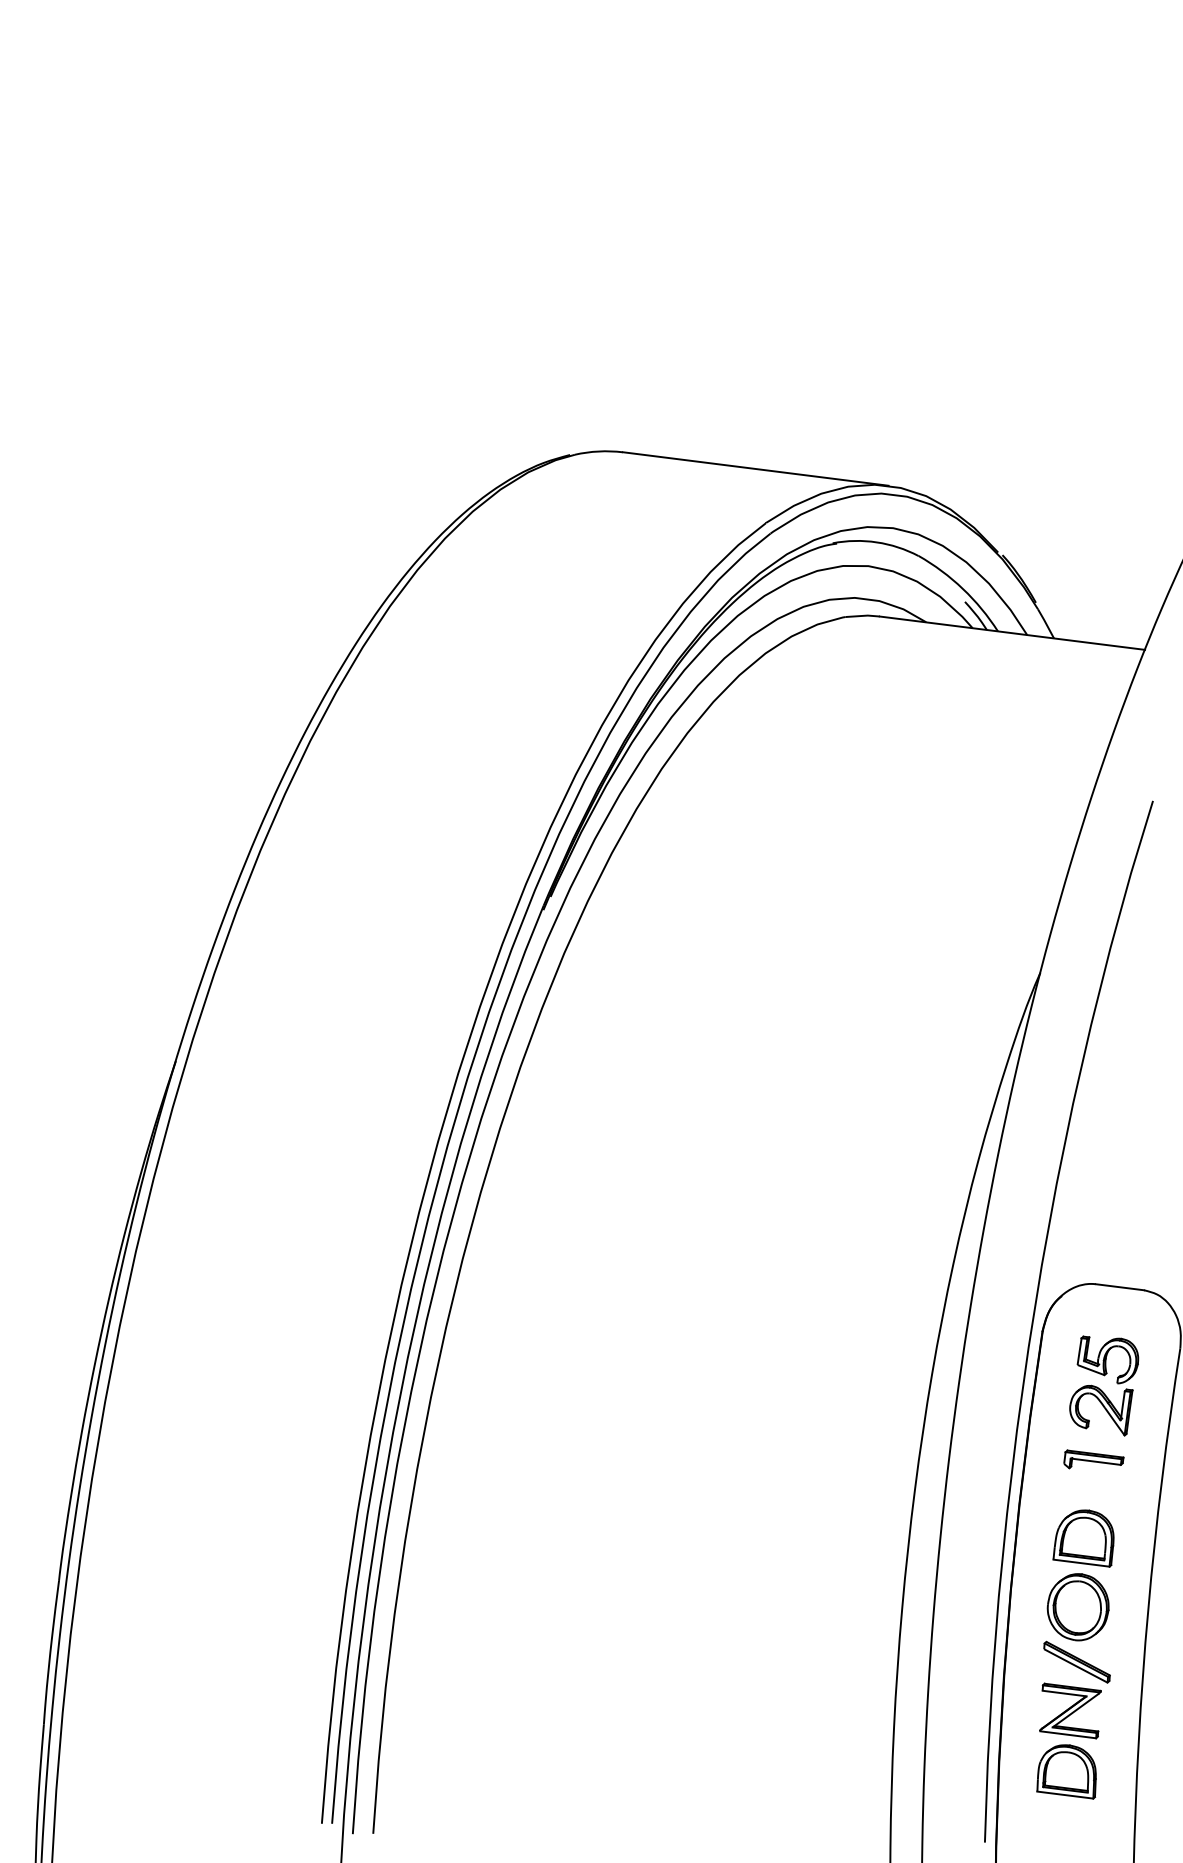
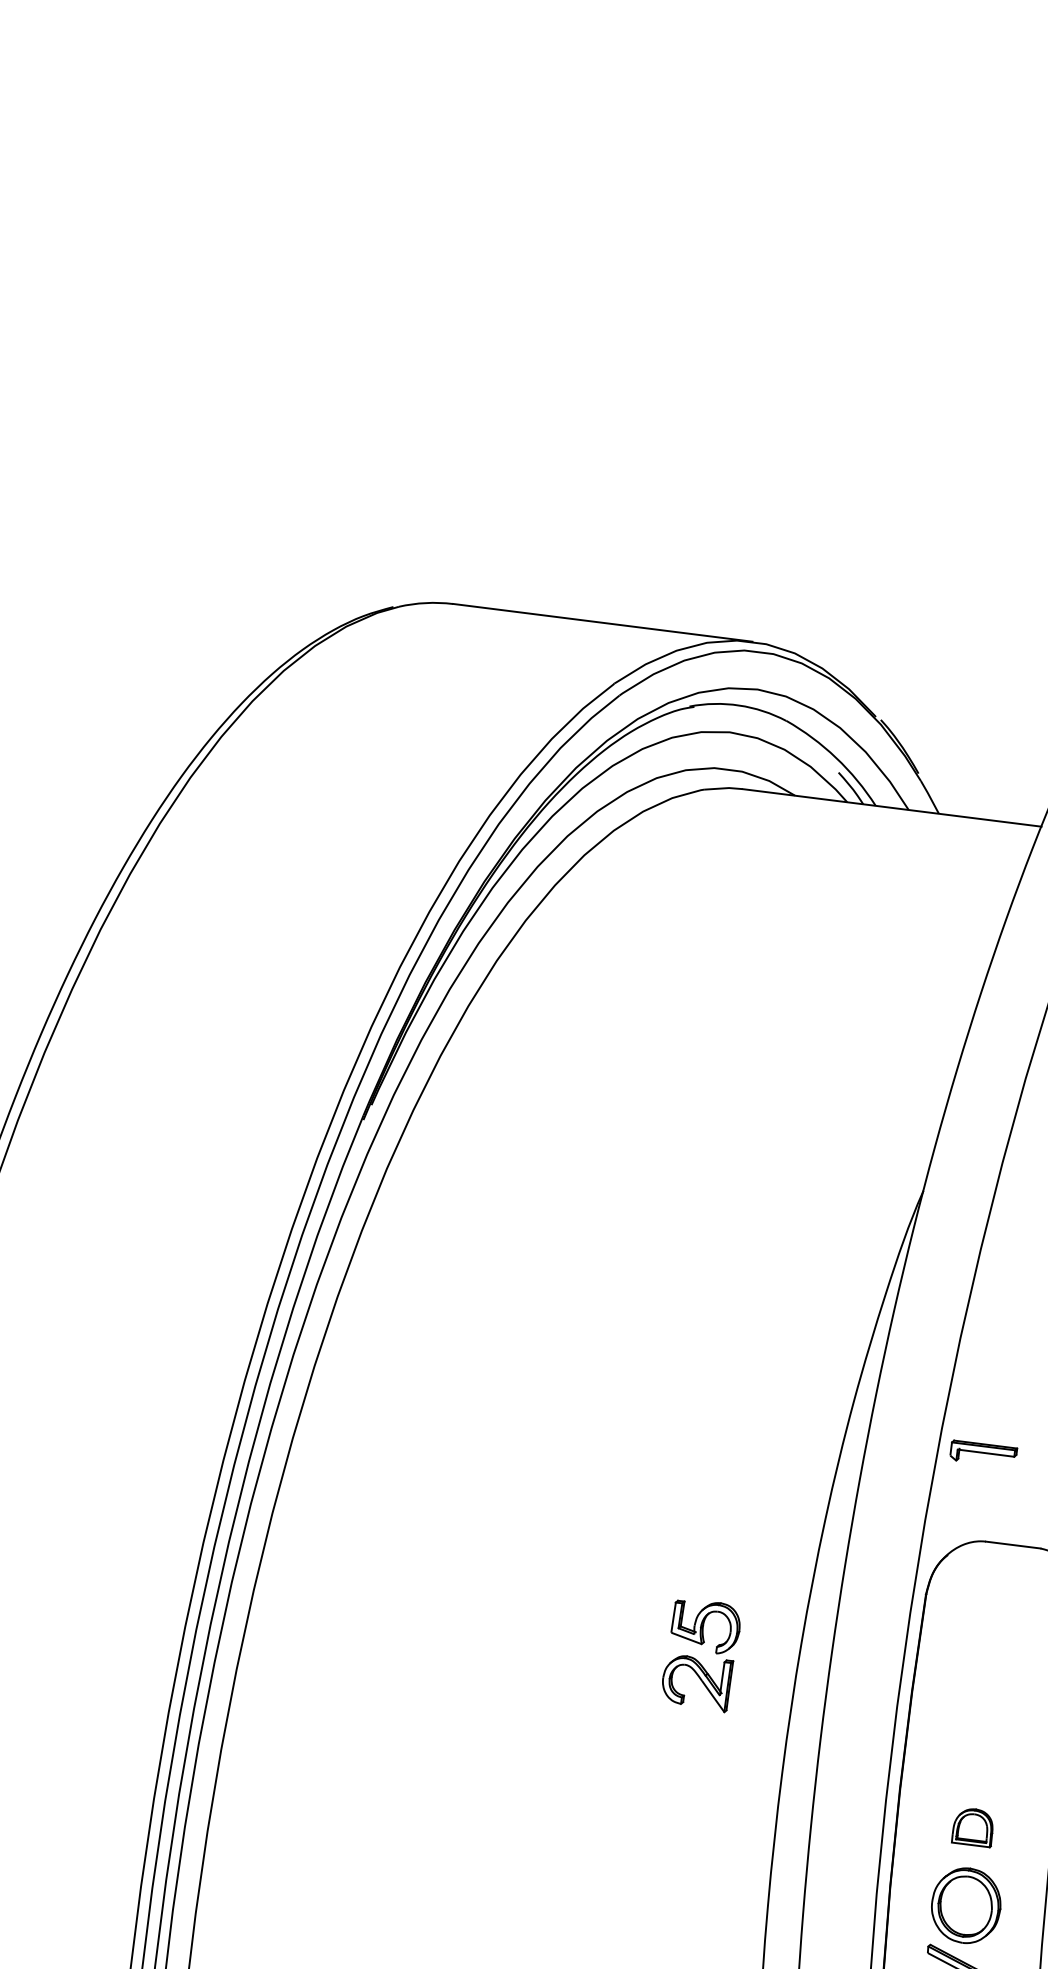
part: (1104, 1385) -> (701, 1655), moved
part: (1093, 1459) -> (983, 1450), moved
part: (1083, 1538) -> (972, 1828), size x0.6

